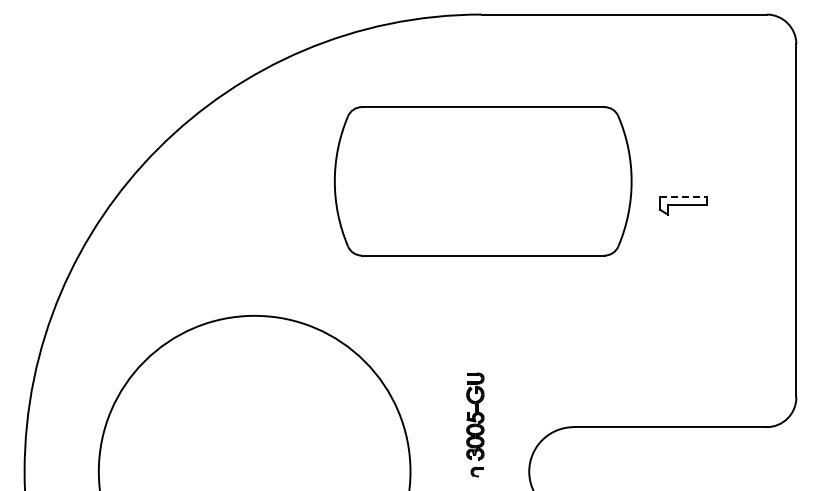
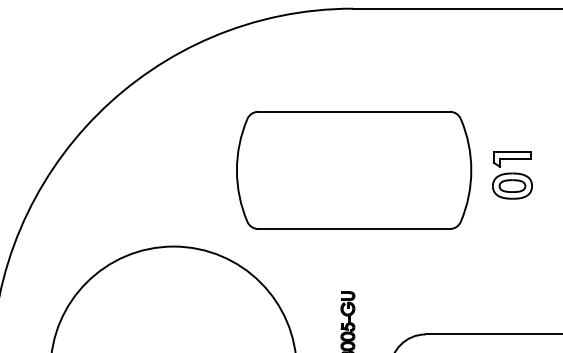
part: (483, 181) -> (354, 170), moved
line: (683, 196) -> (512, 152), dashed -> solid
part: (683, 239) -> (512, 186), added

